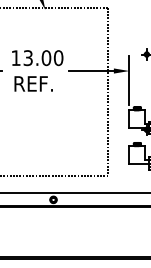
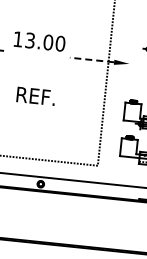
line: (91, 71) -> (91, 60), solid -> dashed
line: (129, 79) -> (128, 72), removed
text: (33, 83) -> (35, 95), moved

